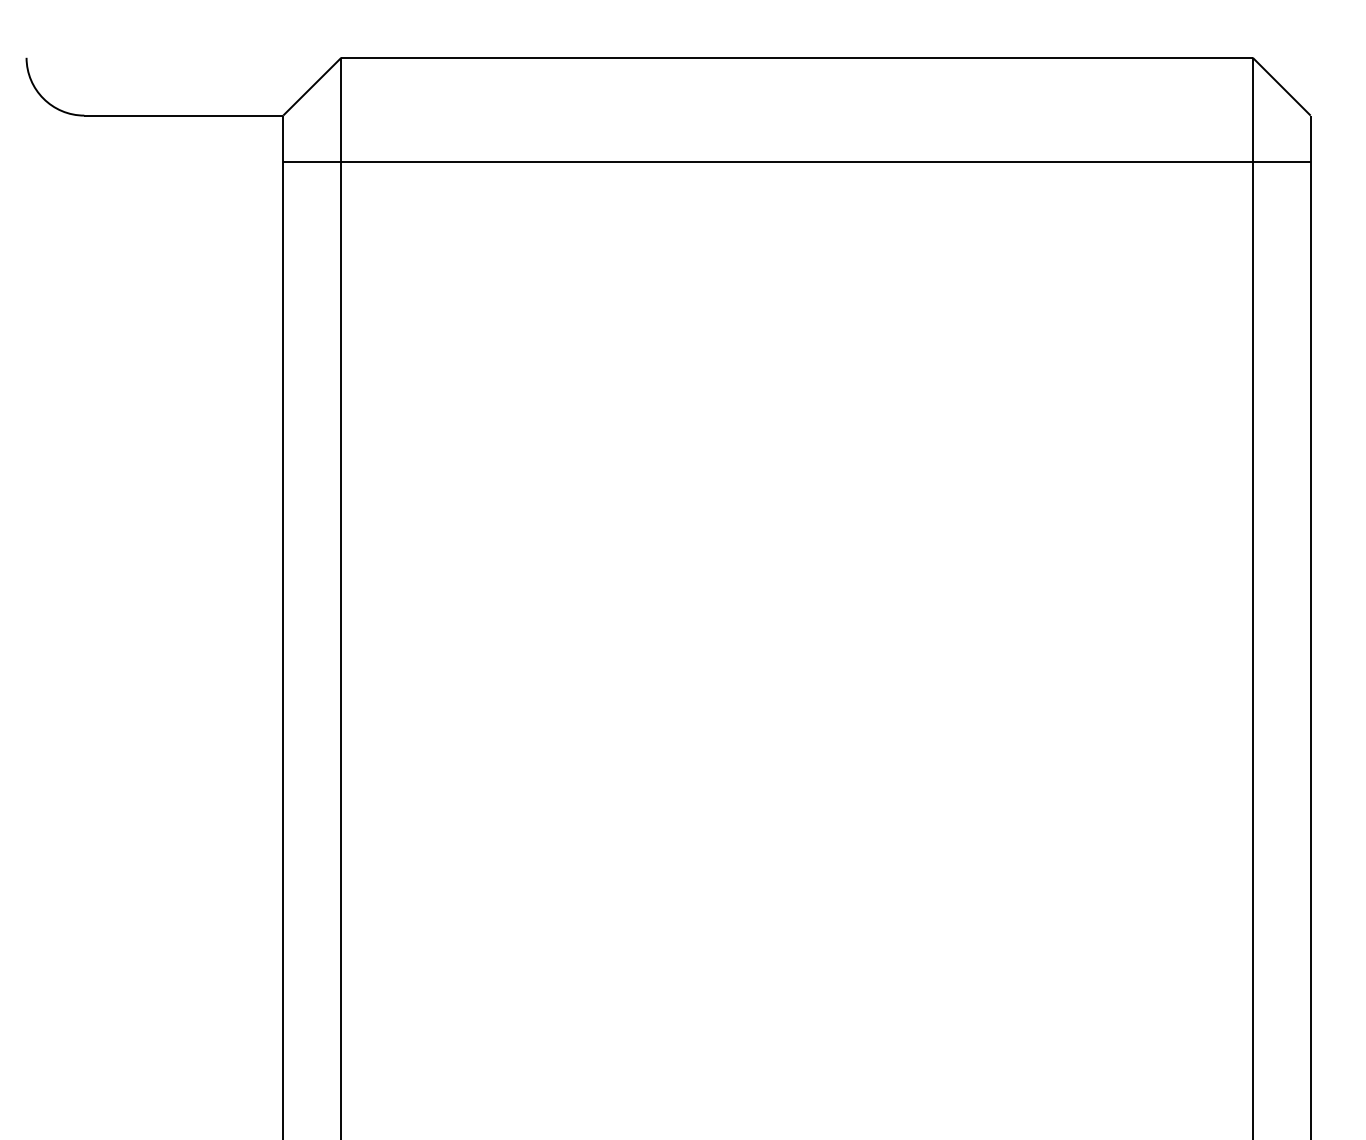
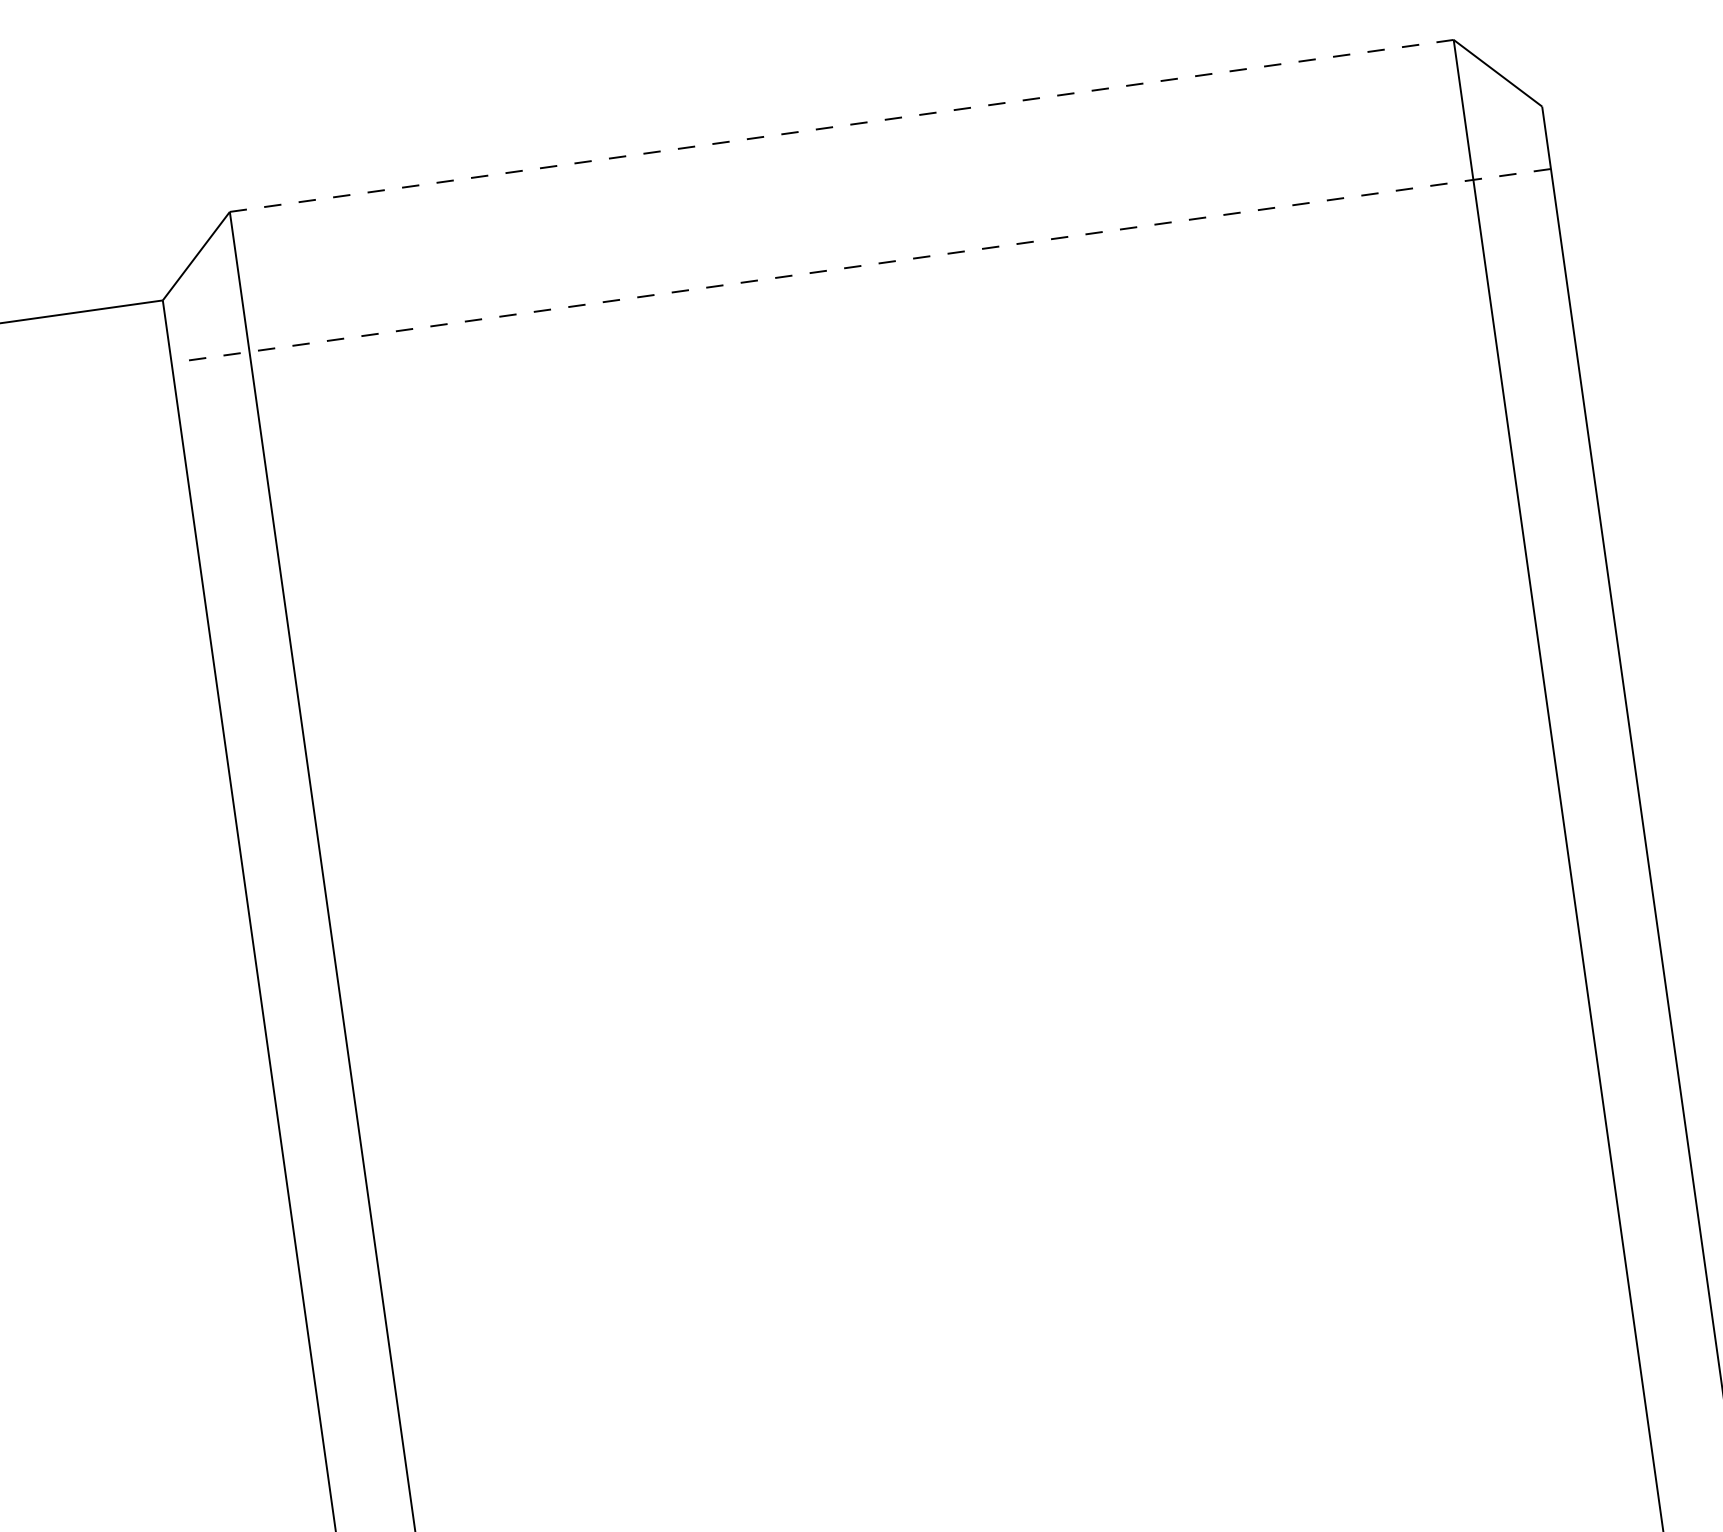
line: (797, 57) -> (842, 125), solid -> dashed
line: (796, 162) -> (860, 266), solid -> dashed

